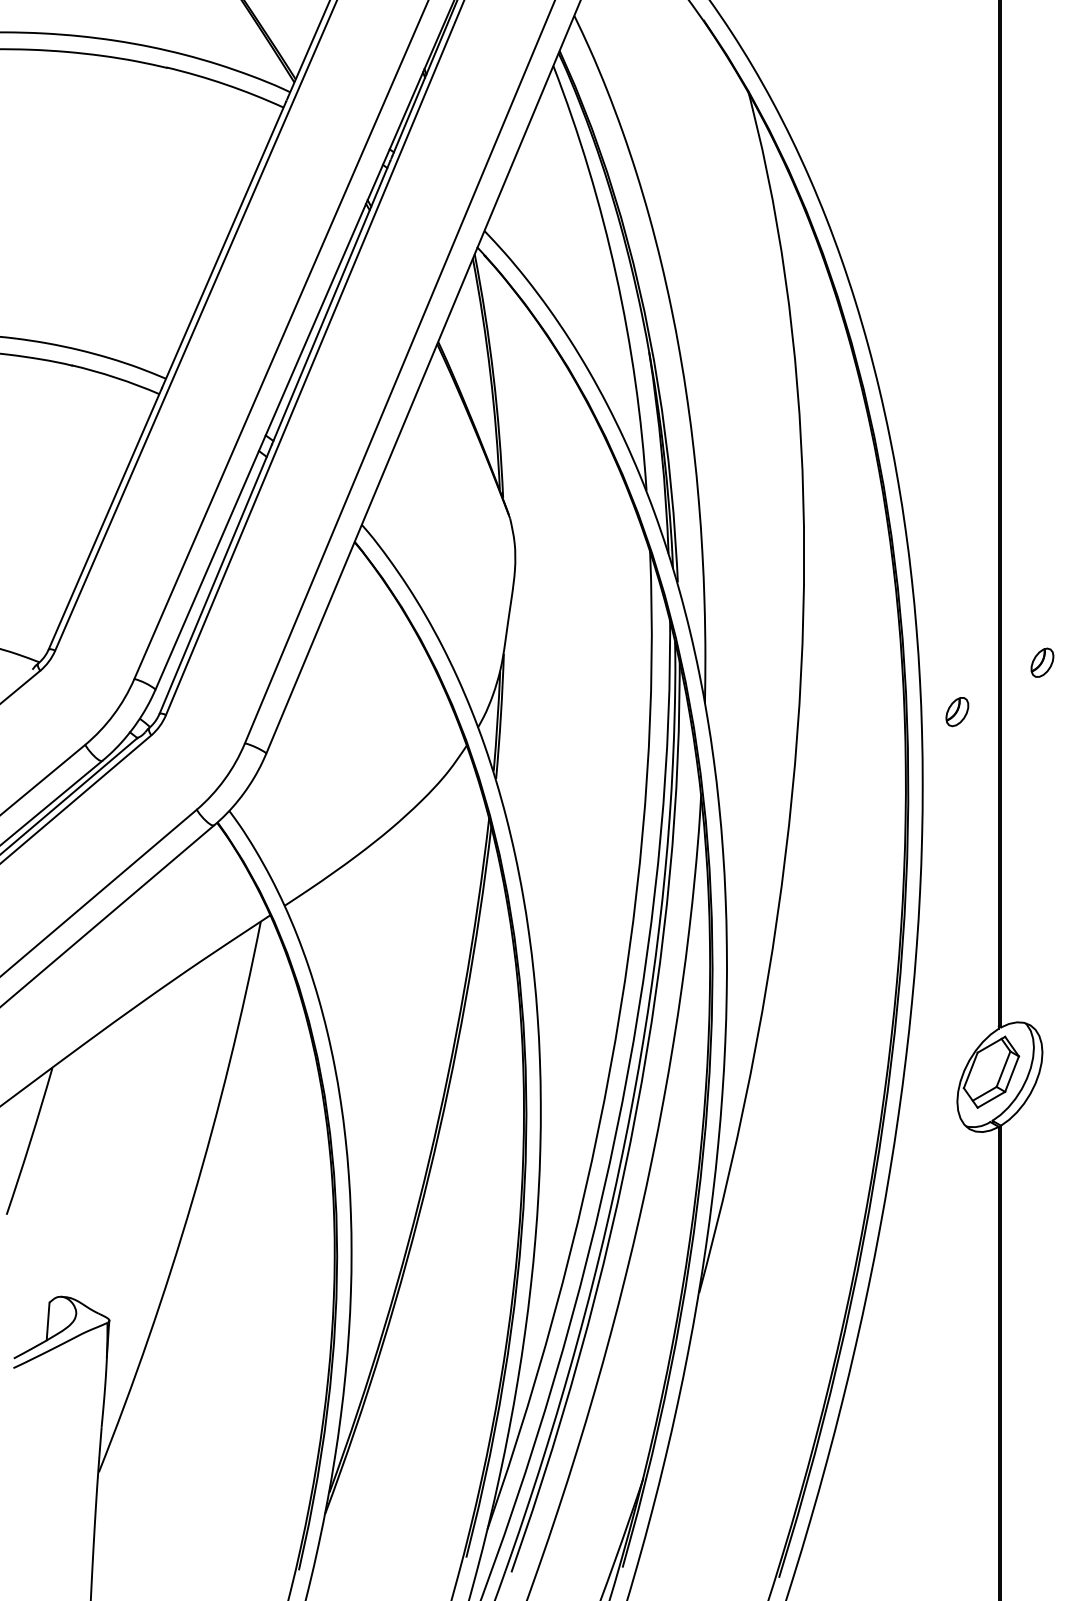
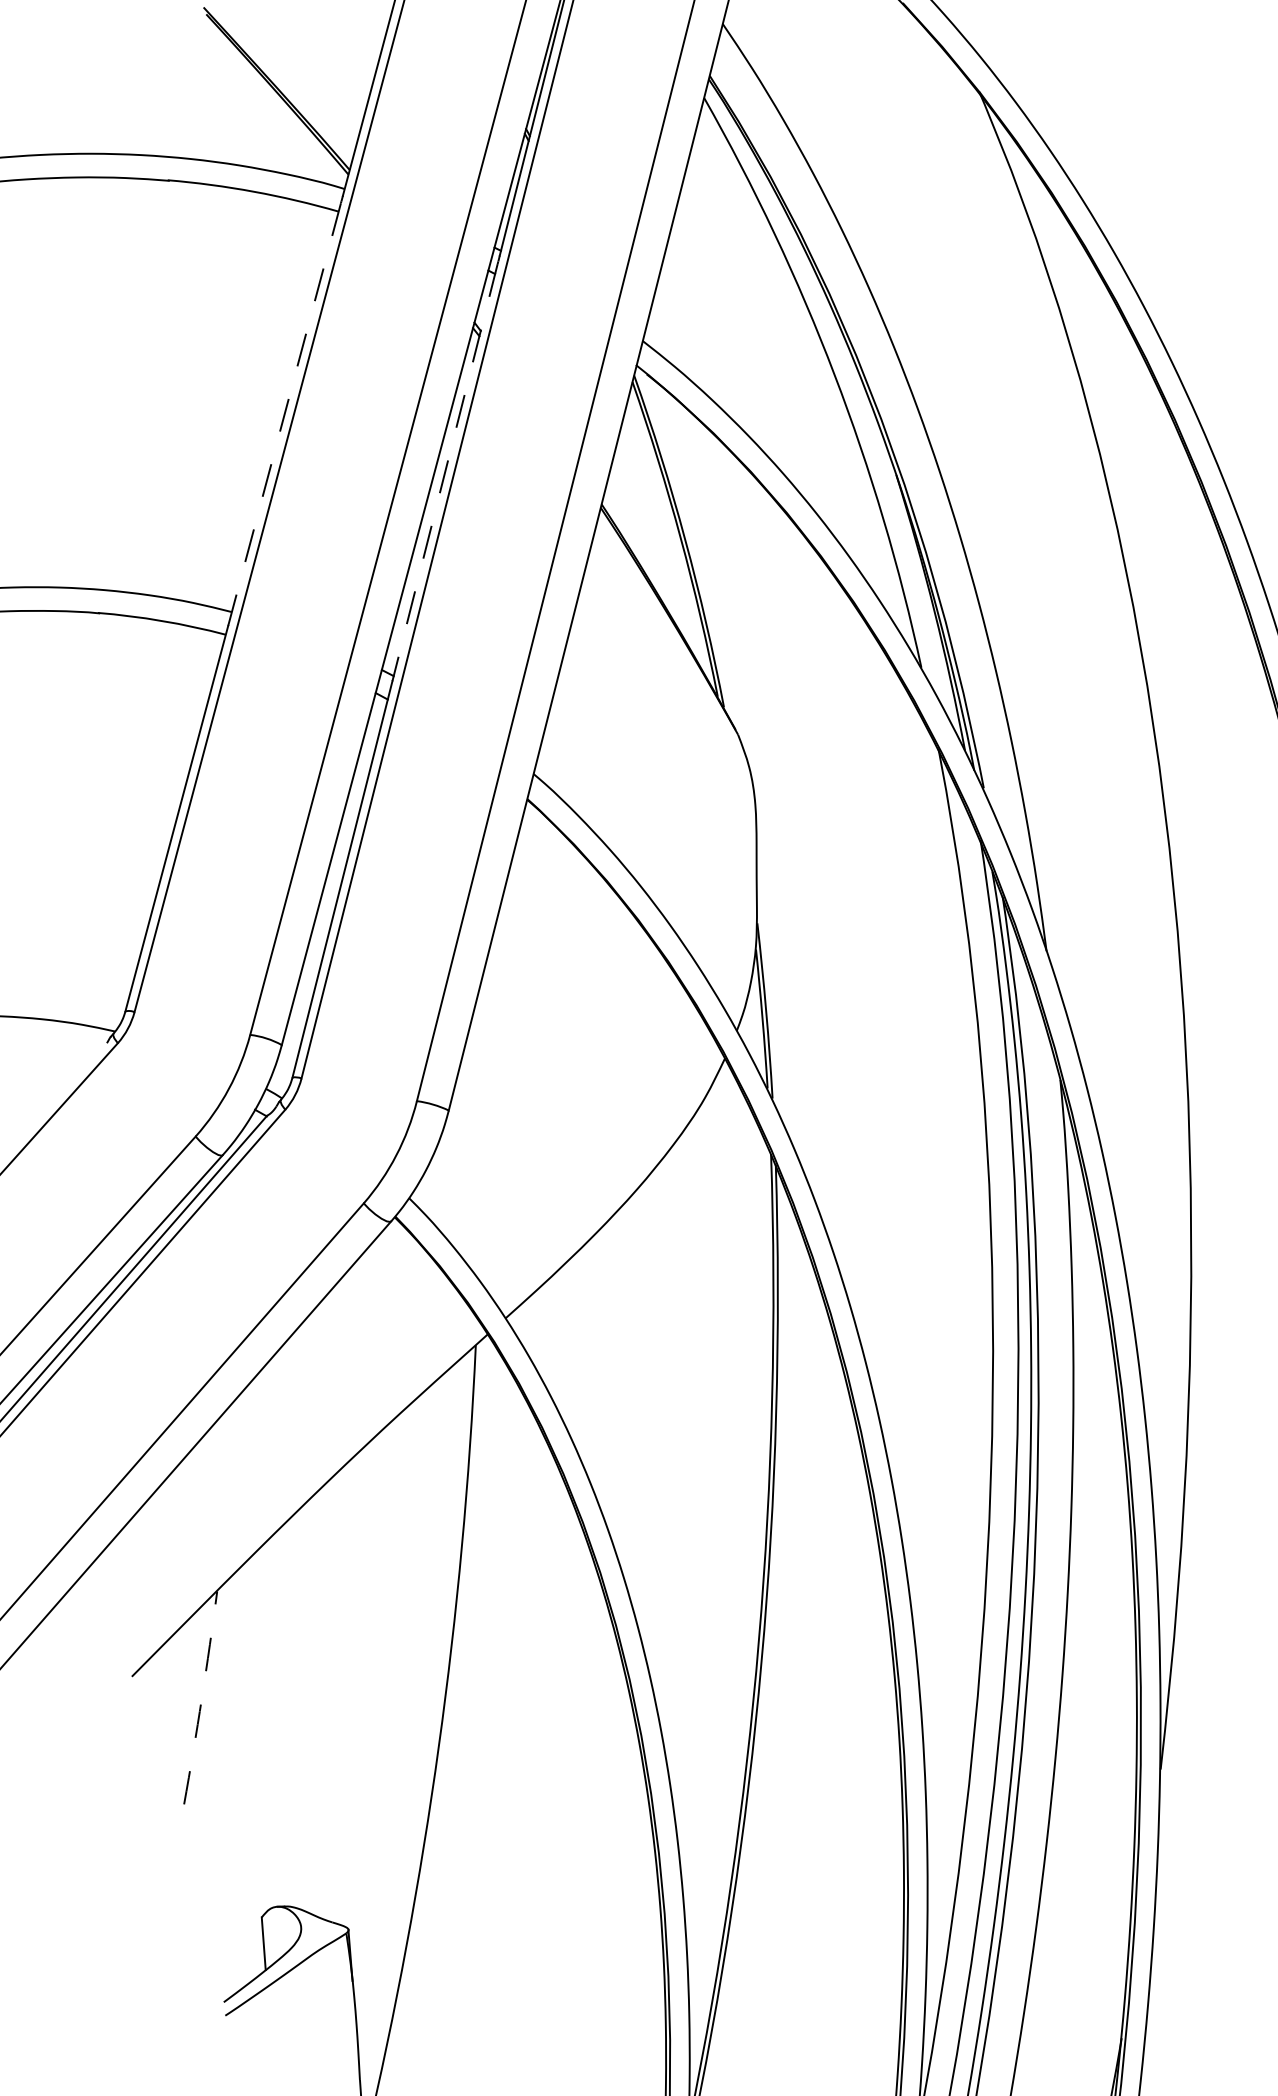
line: (224, 245) -> (285, 415), solid -> dashed
line: (330, 303) -> (444, 473), solid -> dashed
arc: (30, 1141) -> (202, 1697), solid -> dashed

